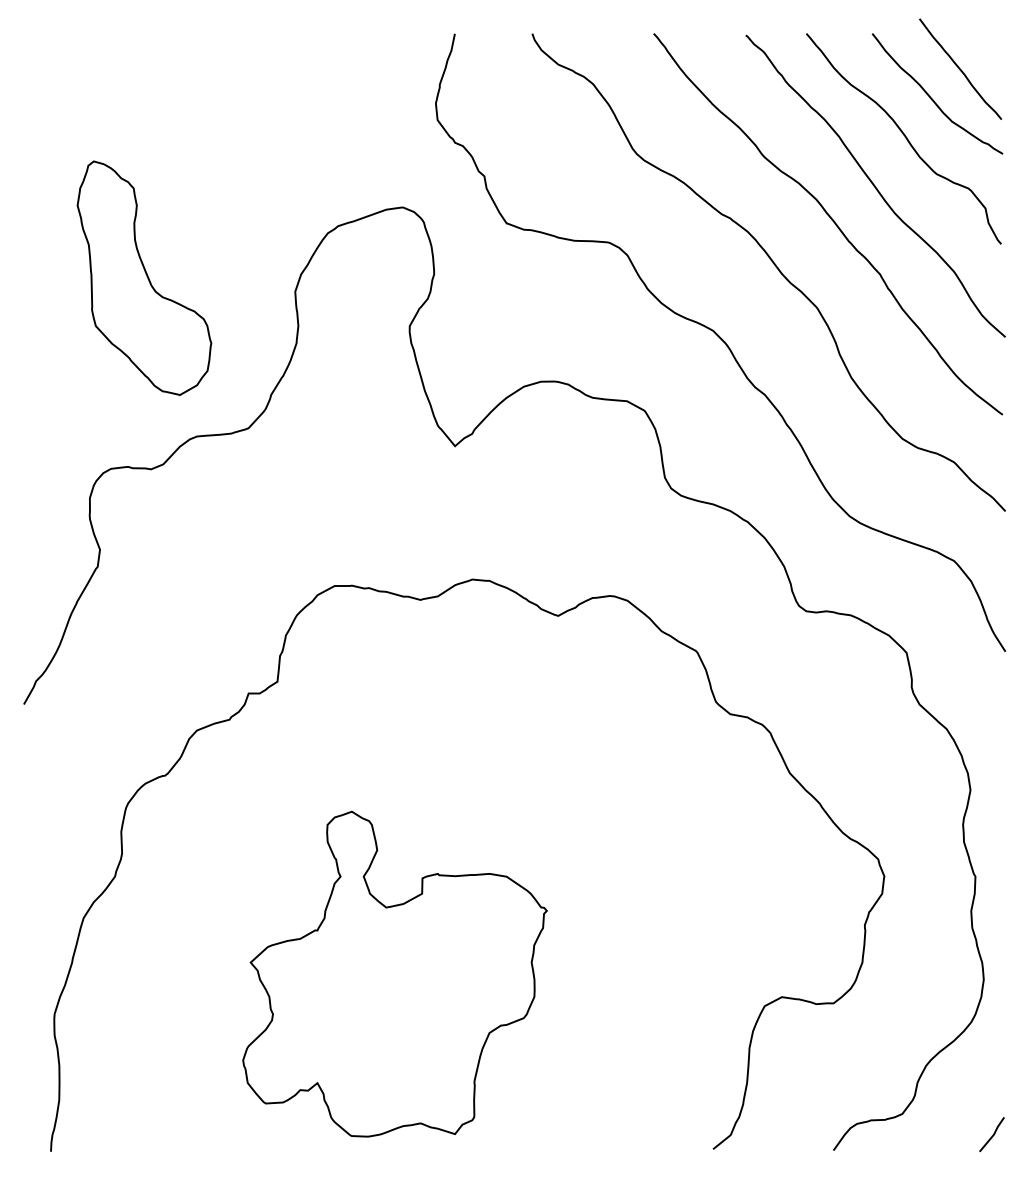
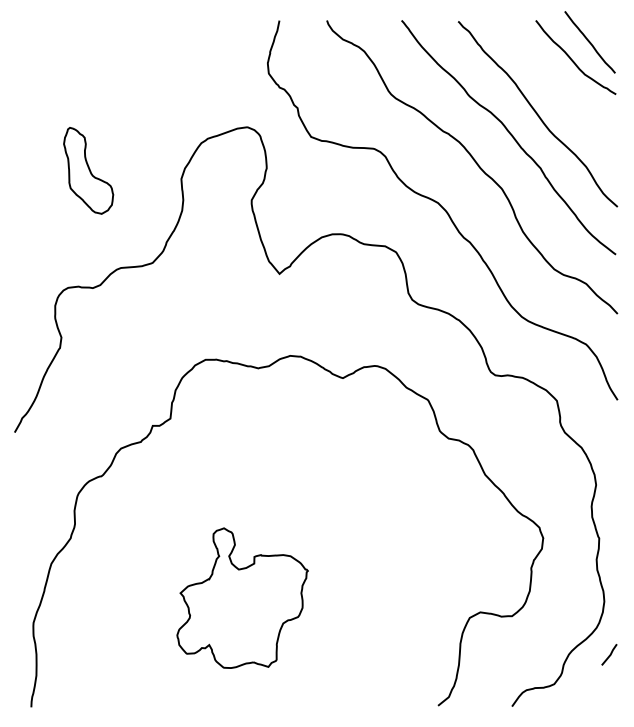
curve: (904, 137) -> (555, 84), removed
part: (144, 277) -> (88, 170), size x0.6
part: (394, 972) -> (242, 597), size x0.7
line: (992, 1134) -> (609, 654), moved

